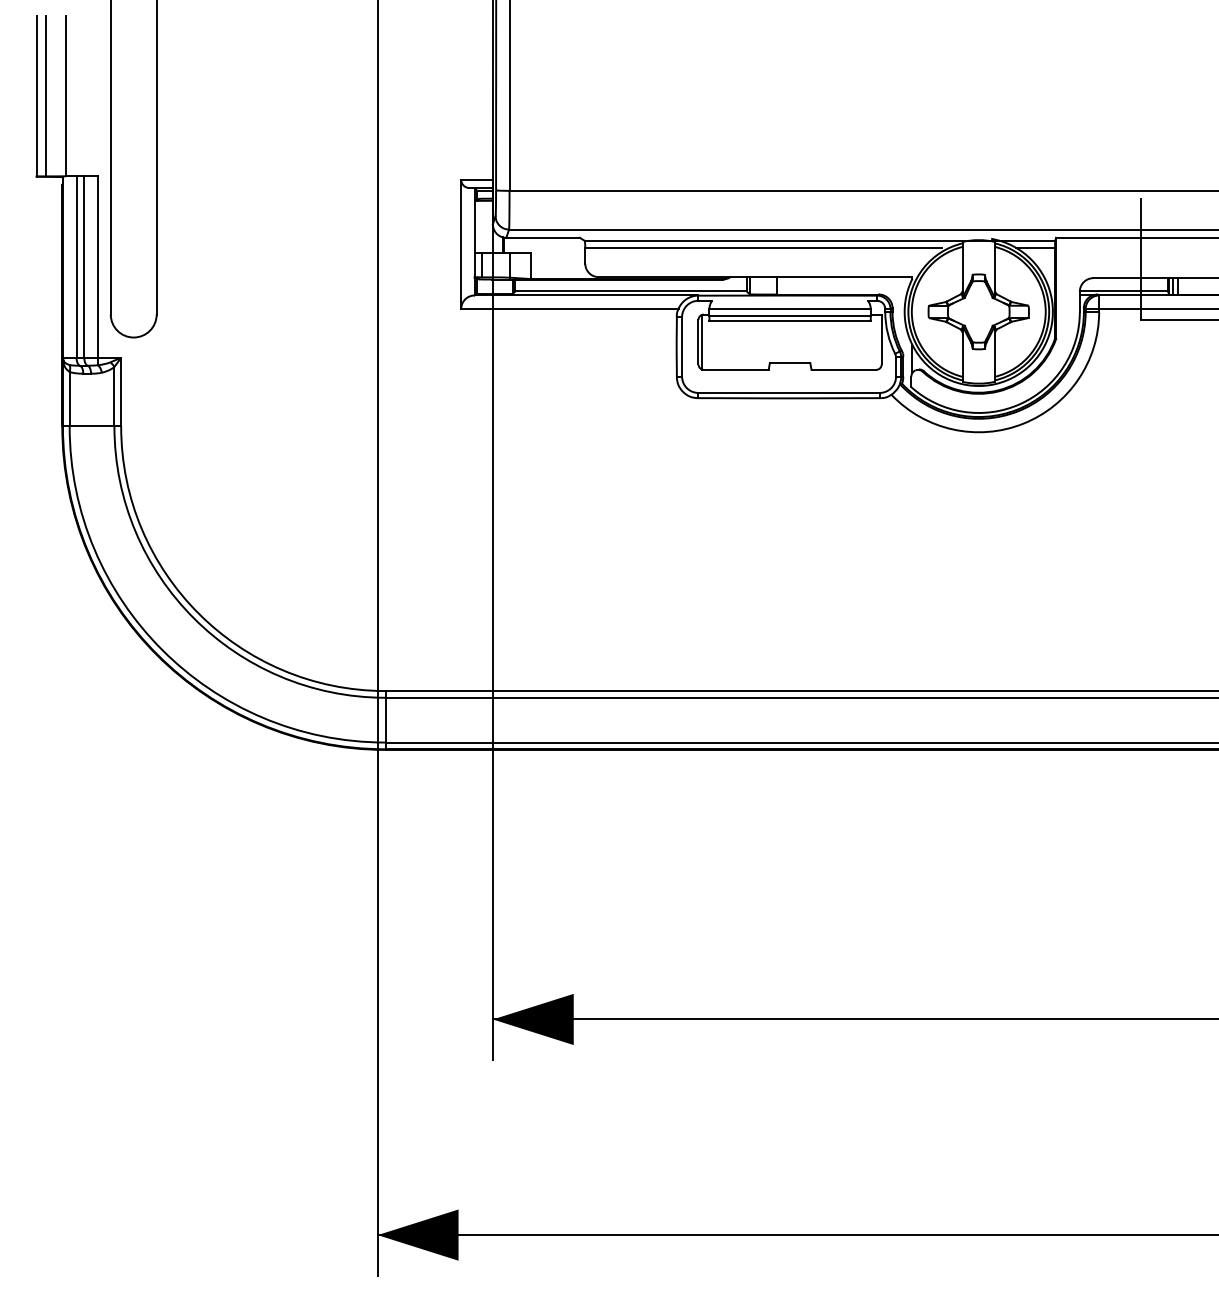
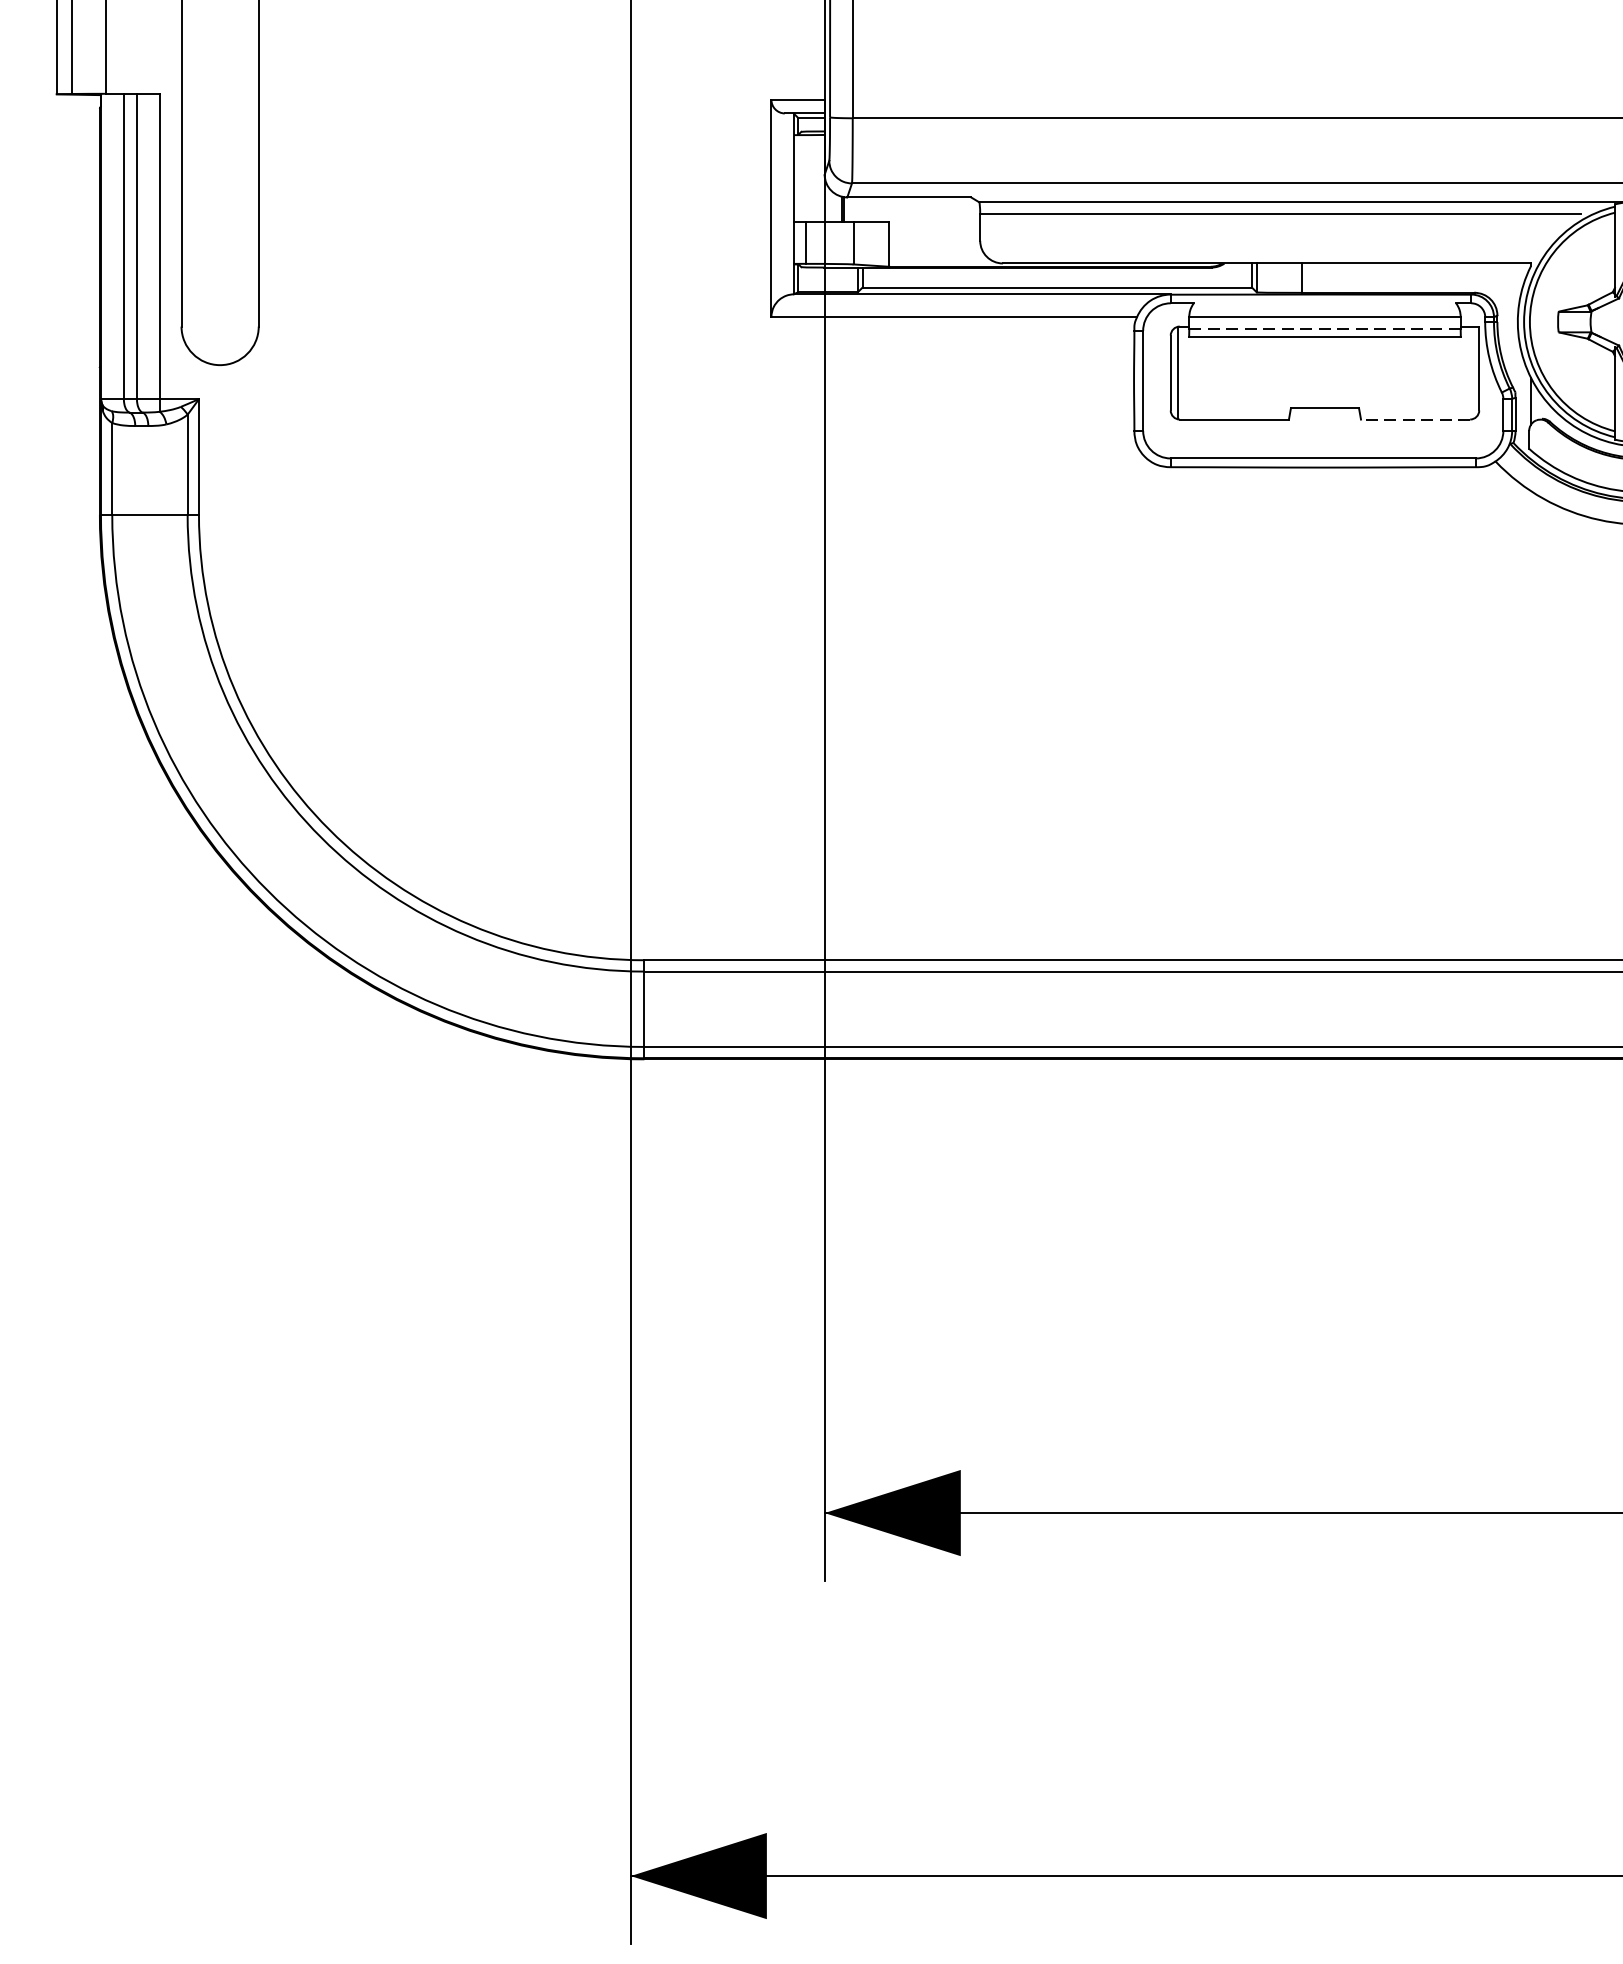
line: (790, 316) -> (1325, 329), solid -> dashed
line: (843, 369) -> (1414, 418), solid -> dashed

